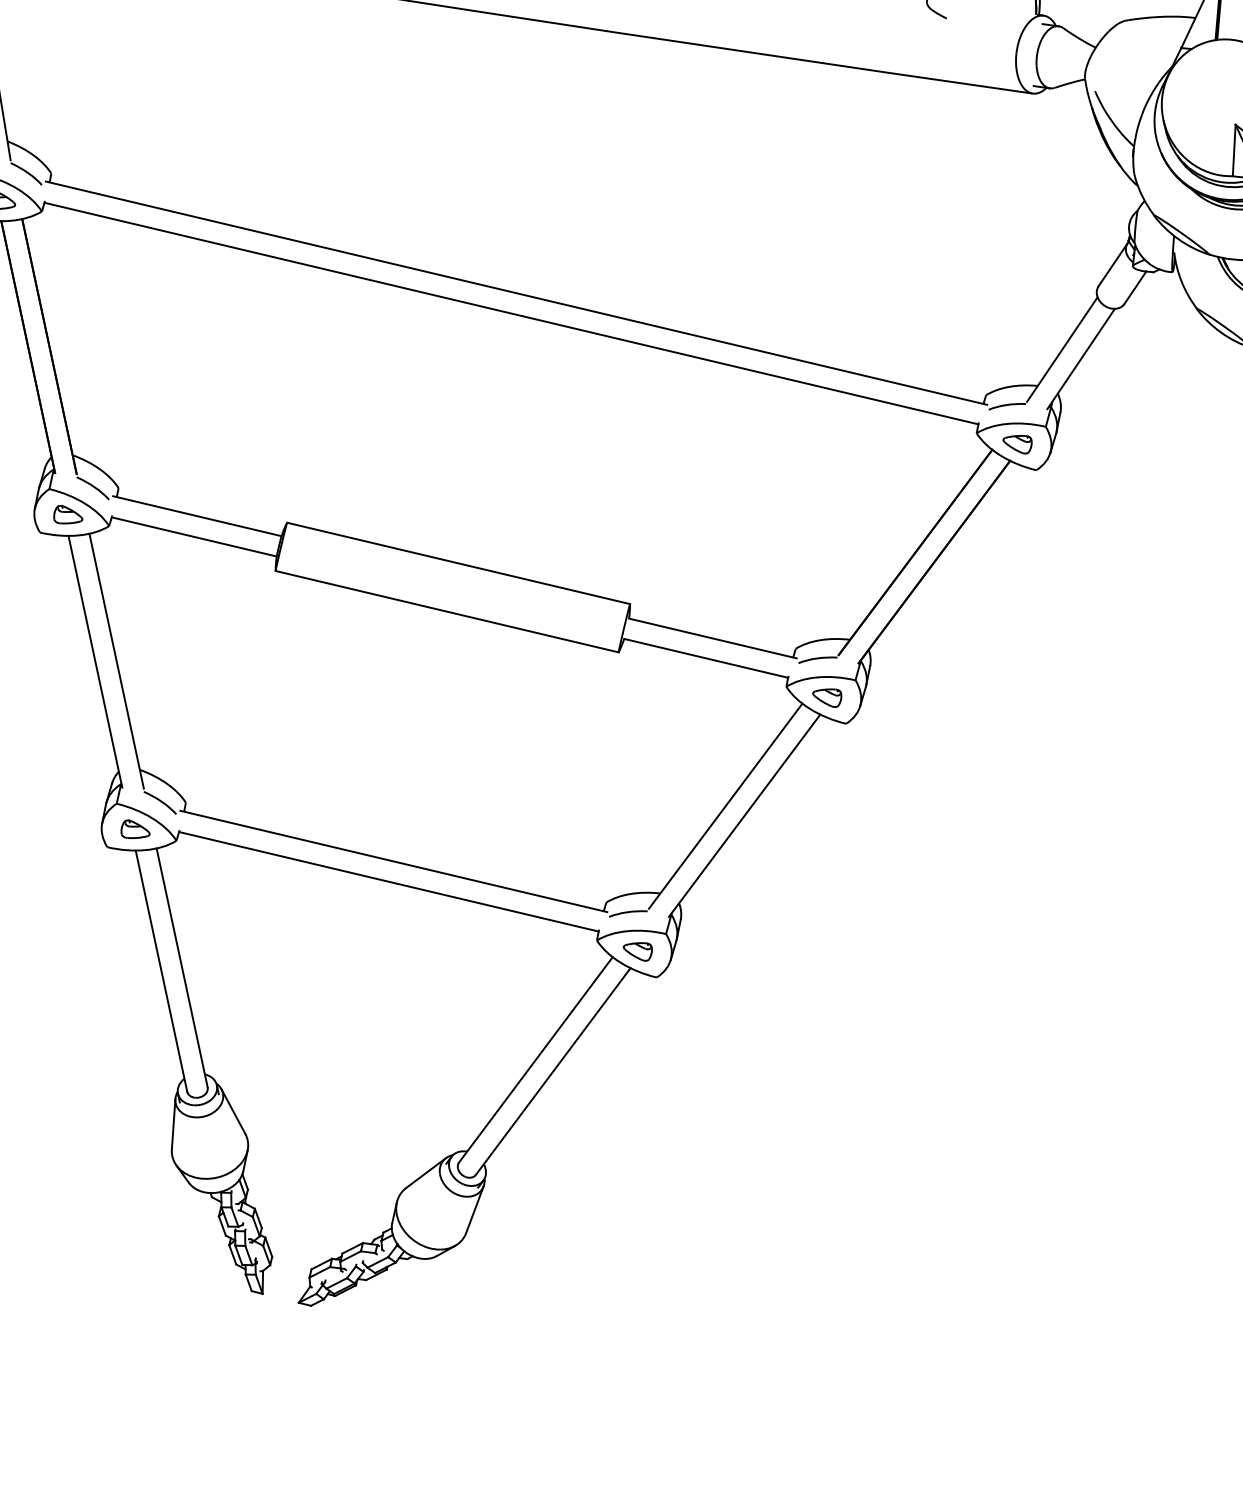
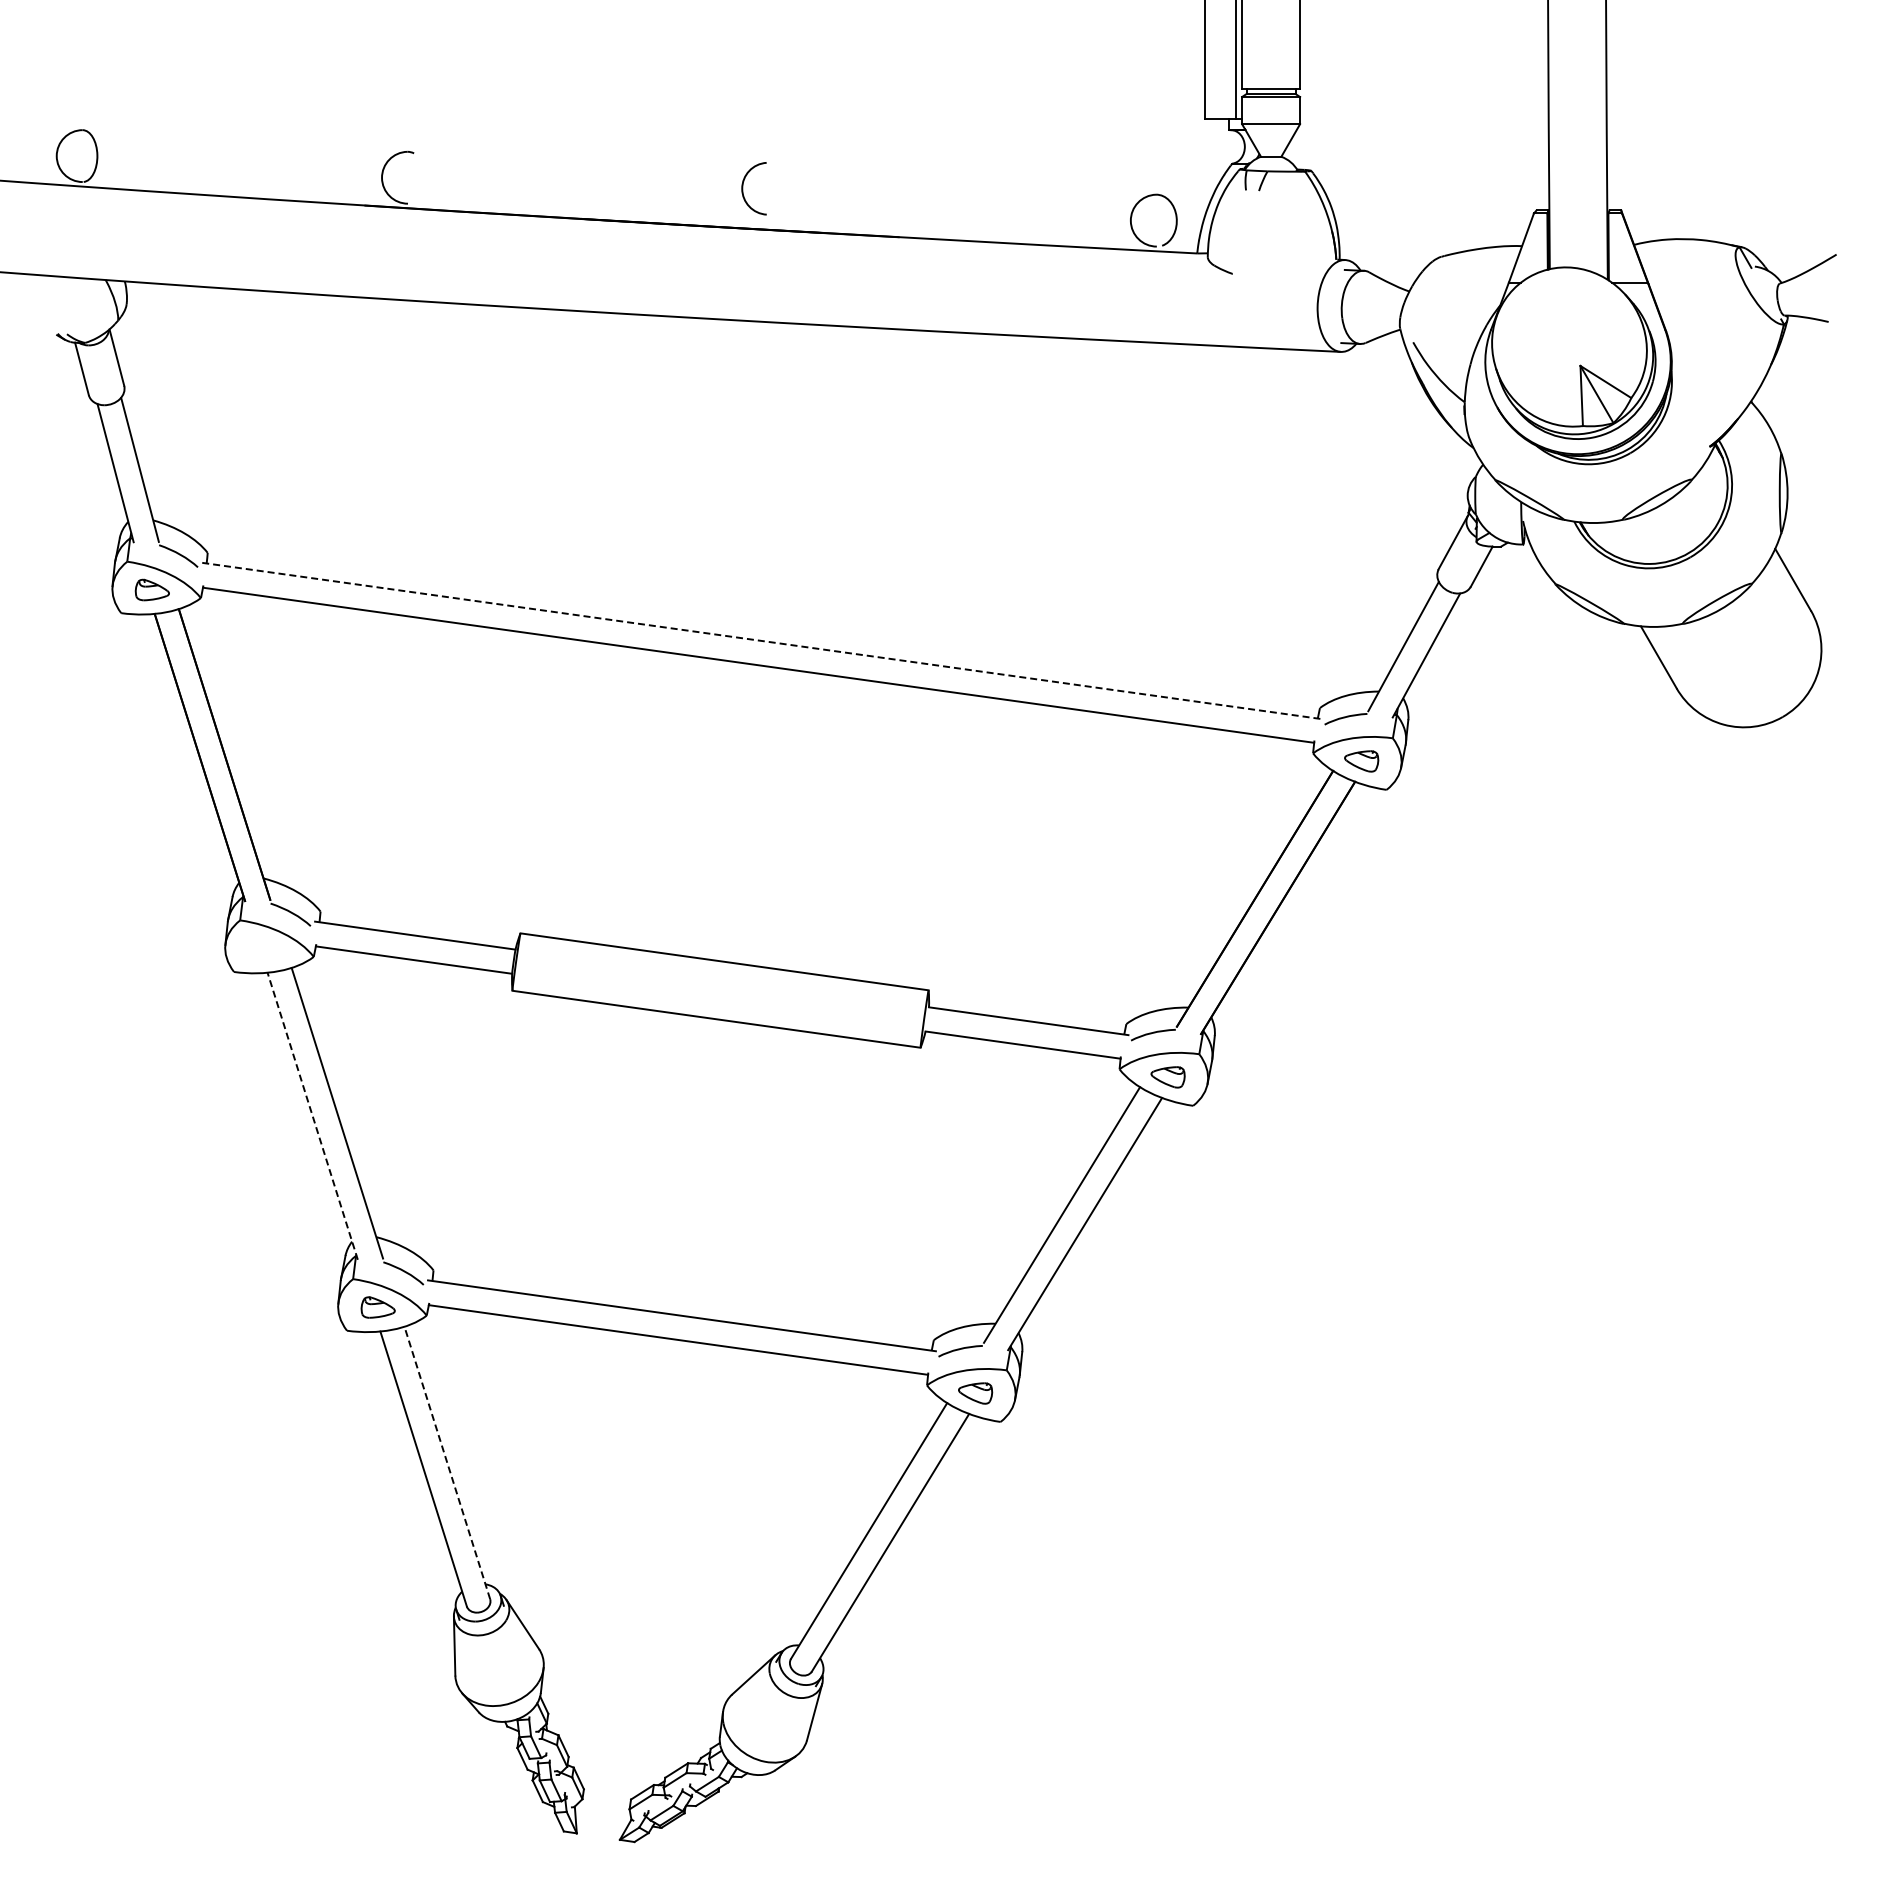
line: (516, 293) -> (762, 641), solid -> dashed
part: (67, 515) -> (264, 948), removed
line: (95, 661) -> (312, 1115), solid -> dashed
line: (182, 967) -> (447, 1462), solid -> dashed

